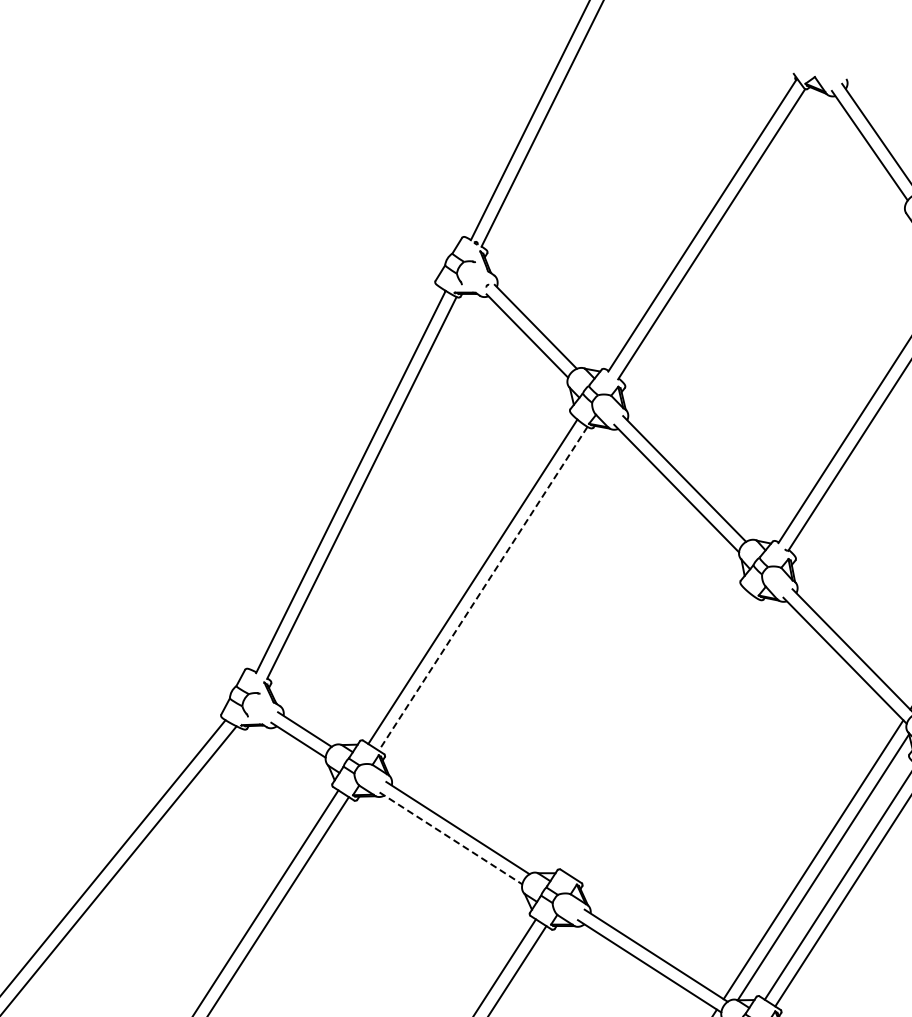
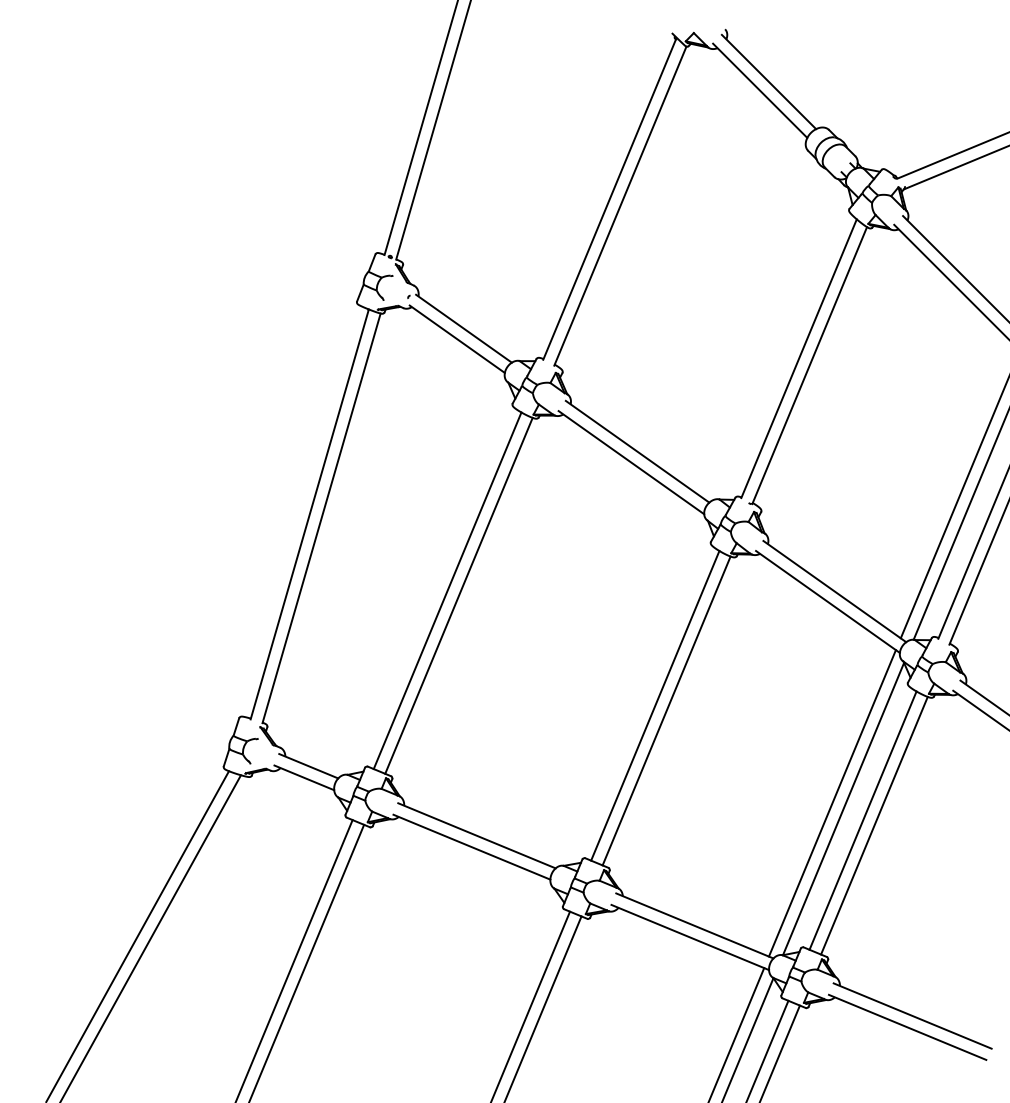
line: (482, 588) -> (458, 595), dashed -> solid
line: (656, 731) -> (655, 705), added
line: (666, 738) -> (666, 710), added
line: (450, 838) -> (471, 847), dashed -> solid

